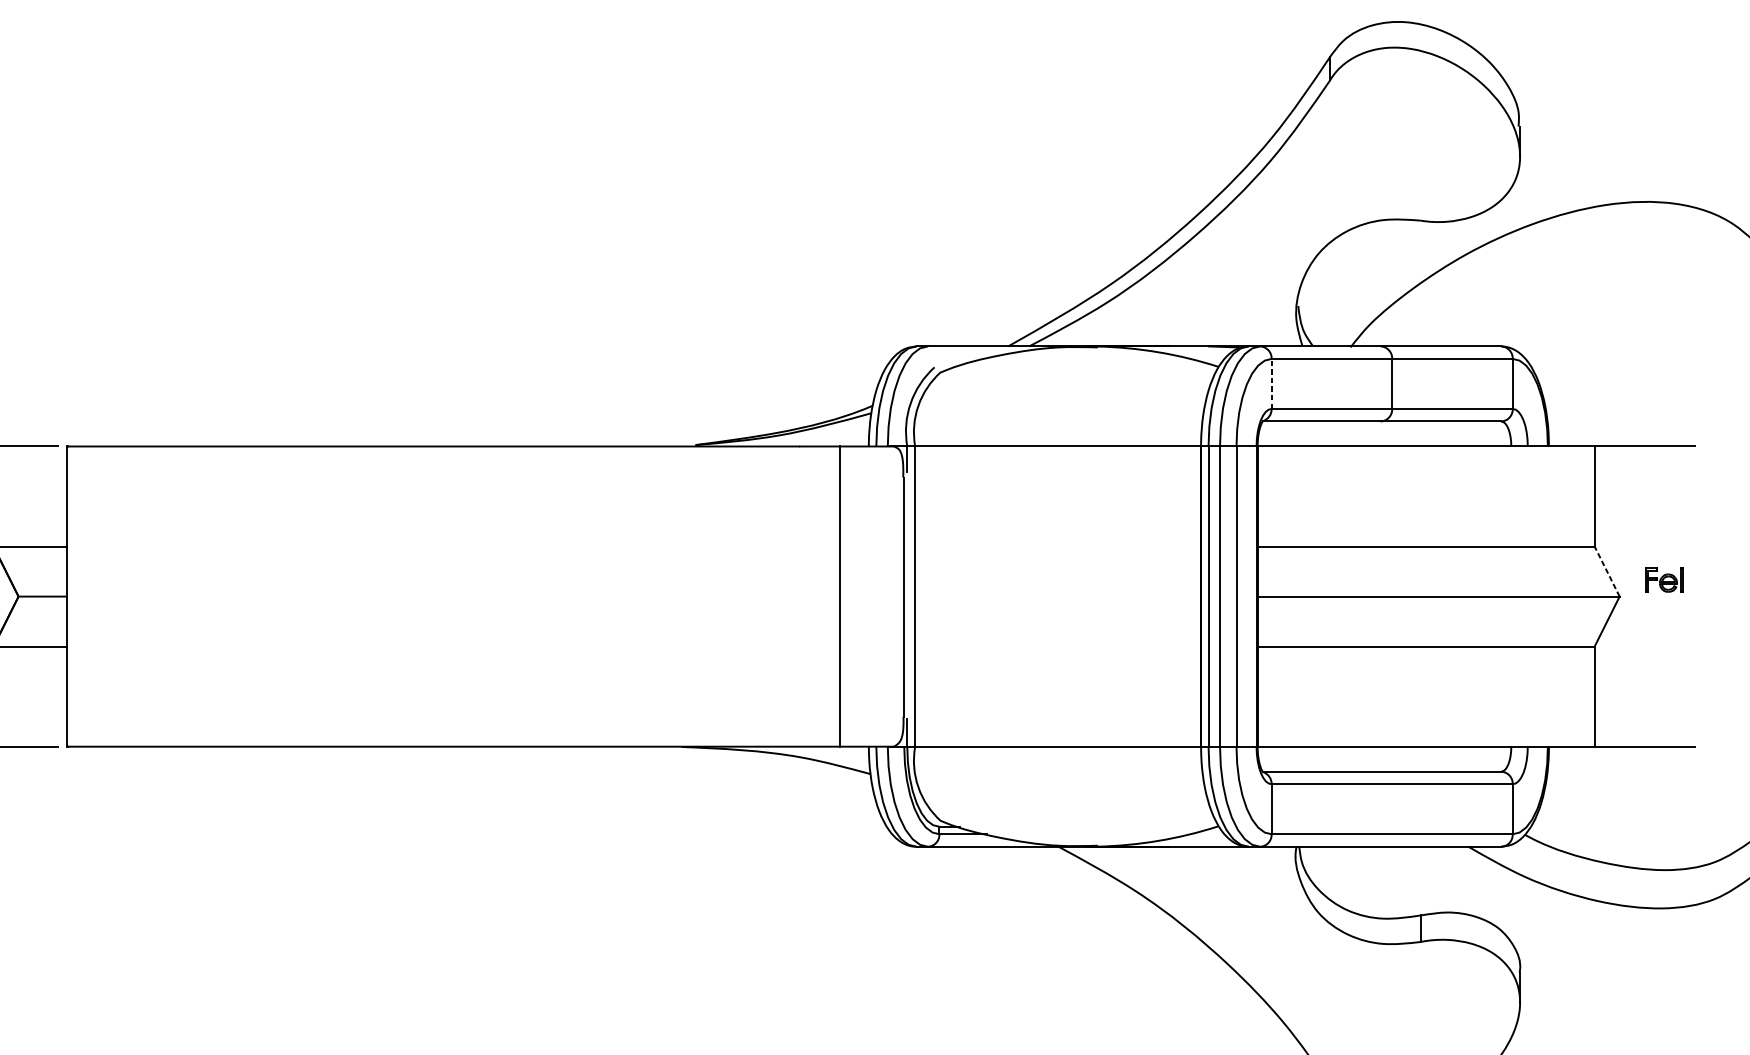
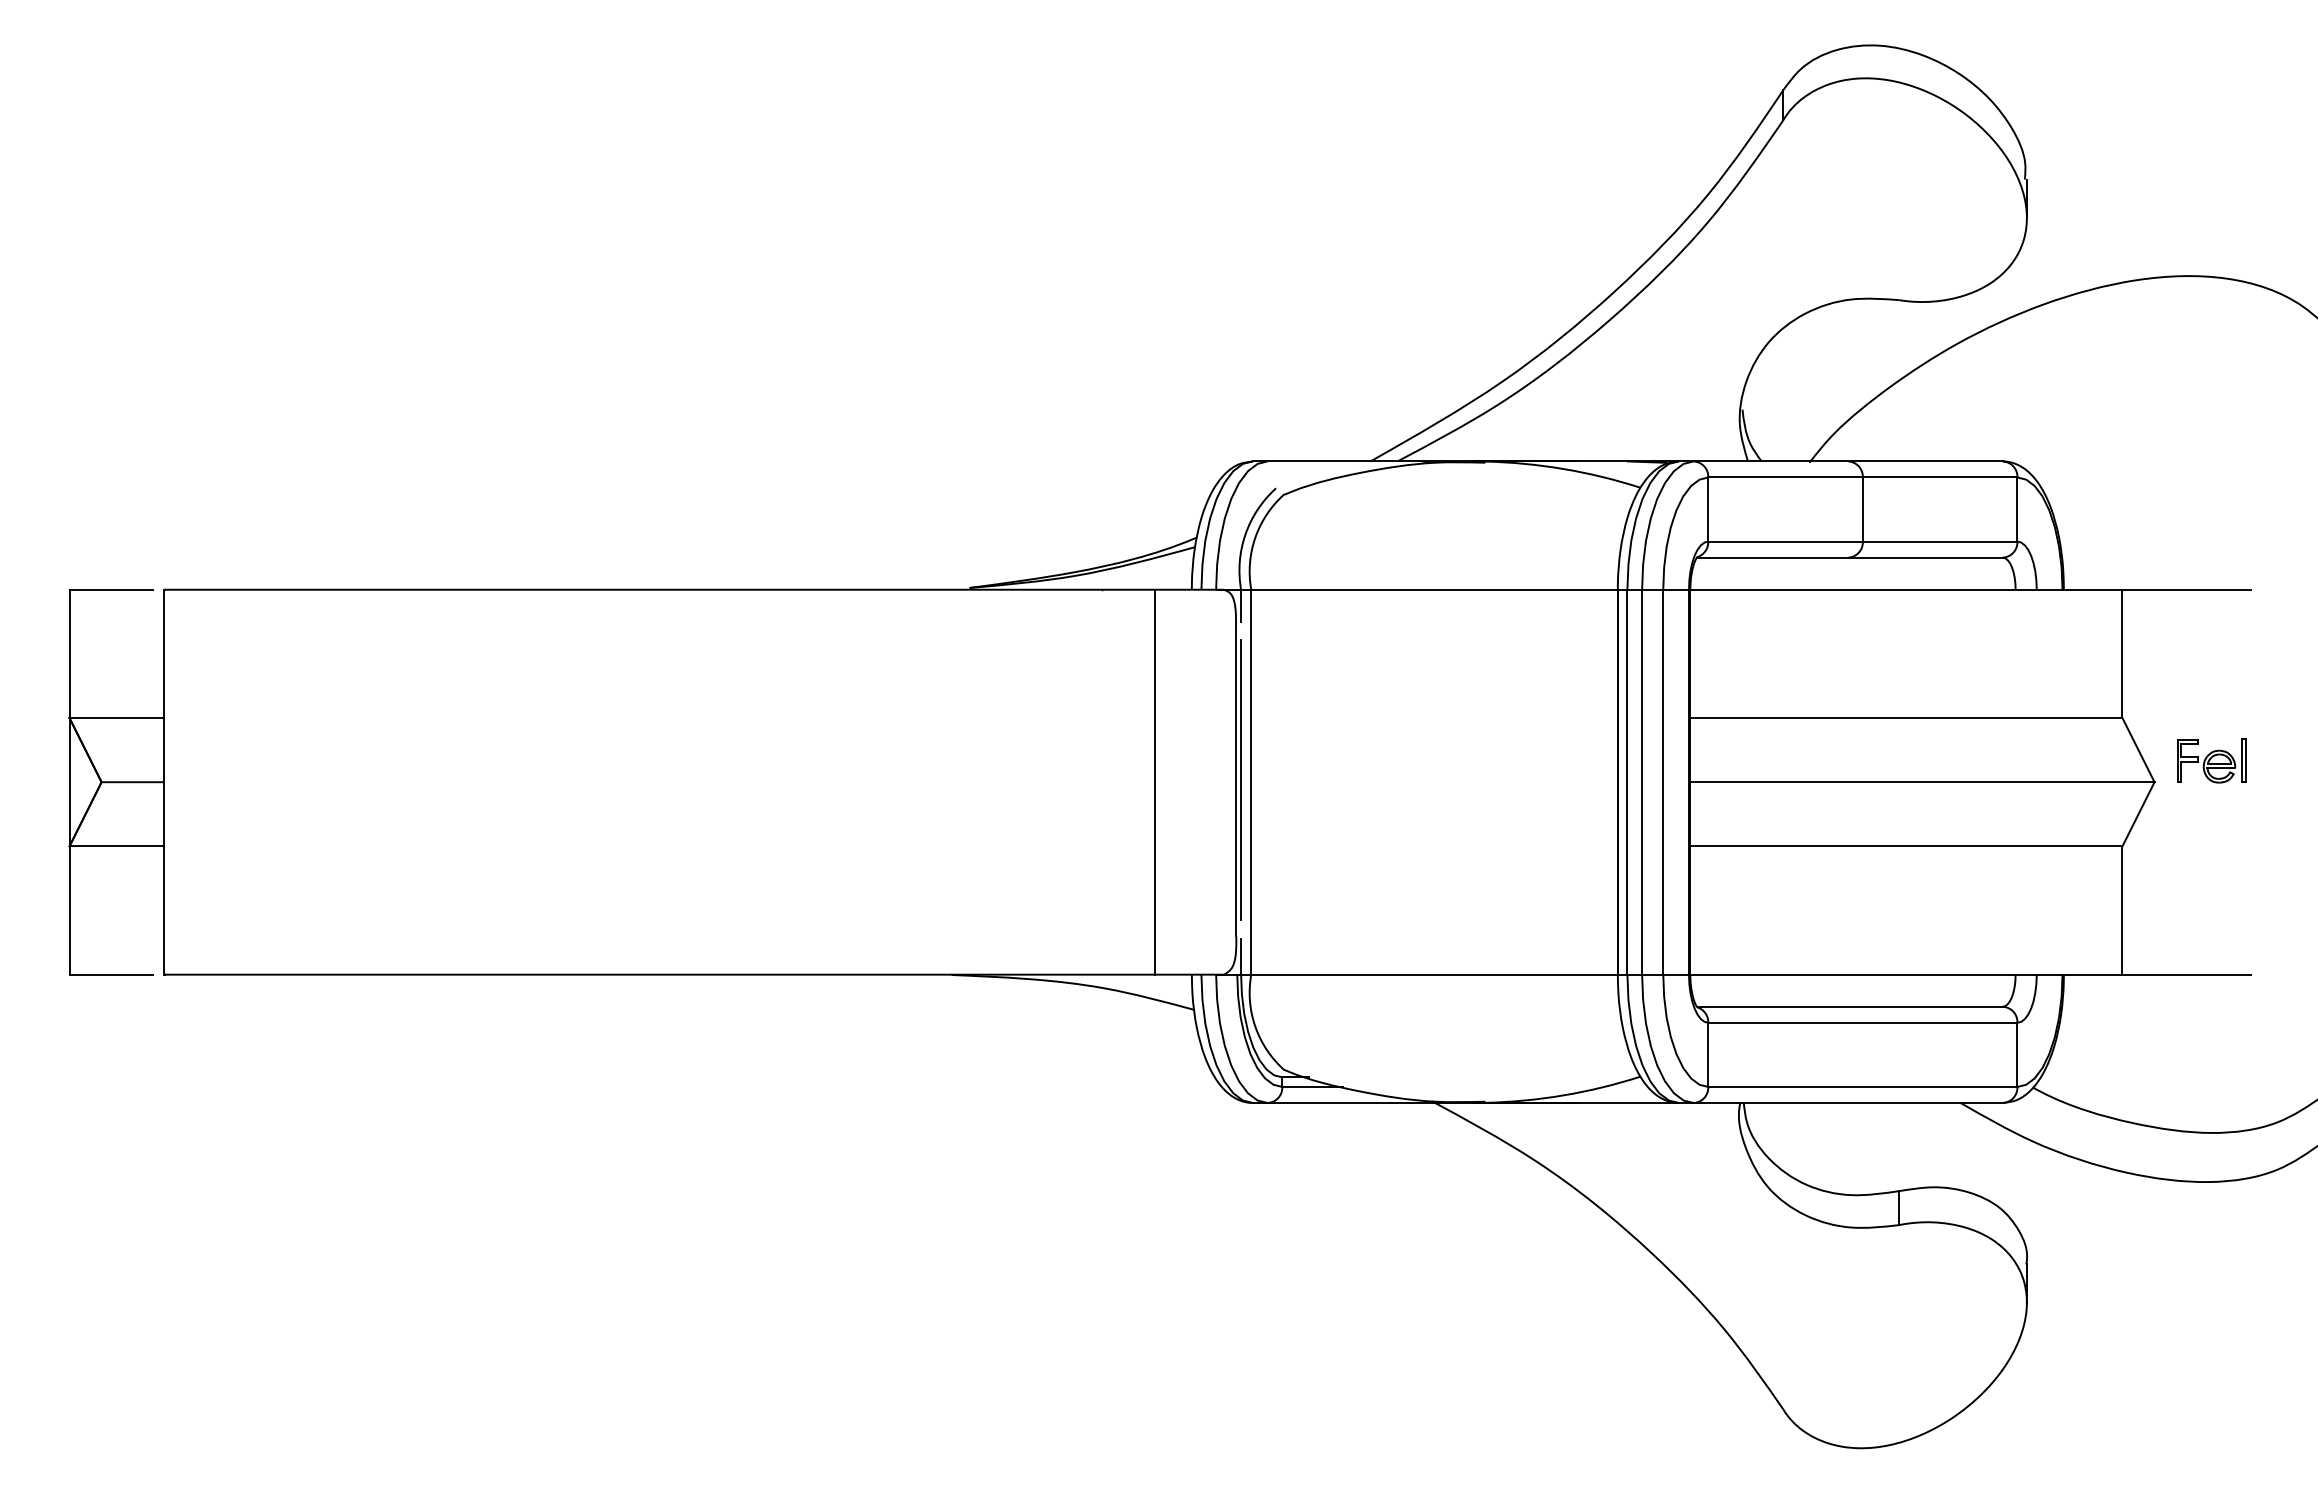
line: (1271, 383) -> (1708, 509), dashed -> solid
line: (1607, 571) -> (2138, 750), dashed -> solid
part: (1664, 579) -> (2211, 760), size x1.43
line: (907, 594) -> (1241, 779), added

